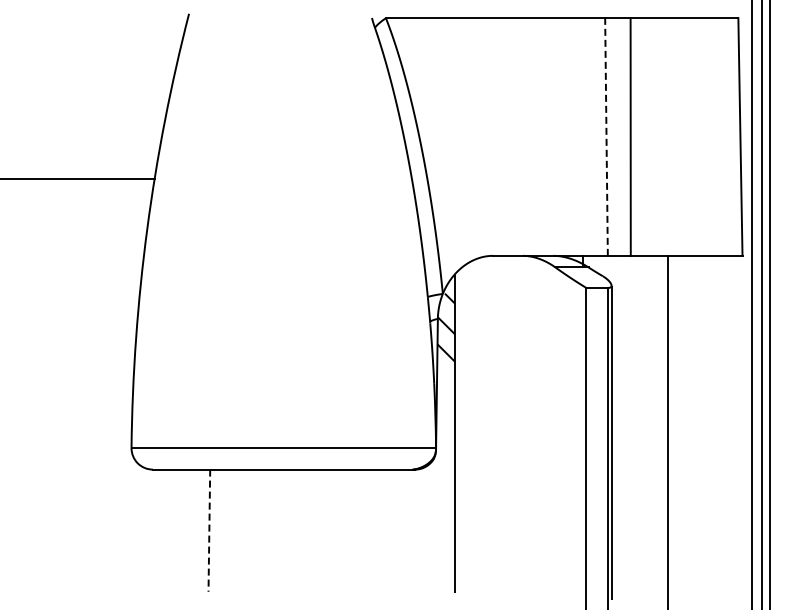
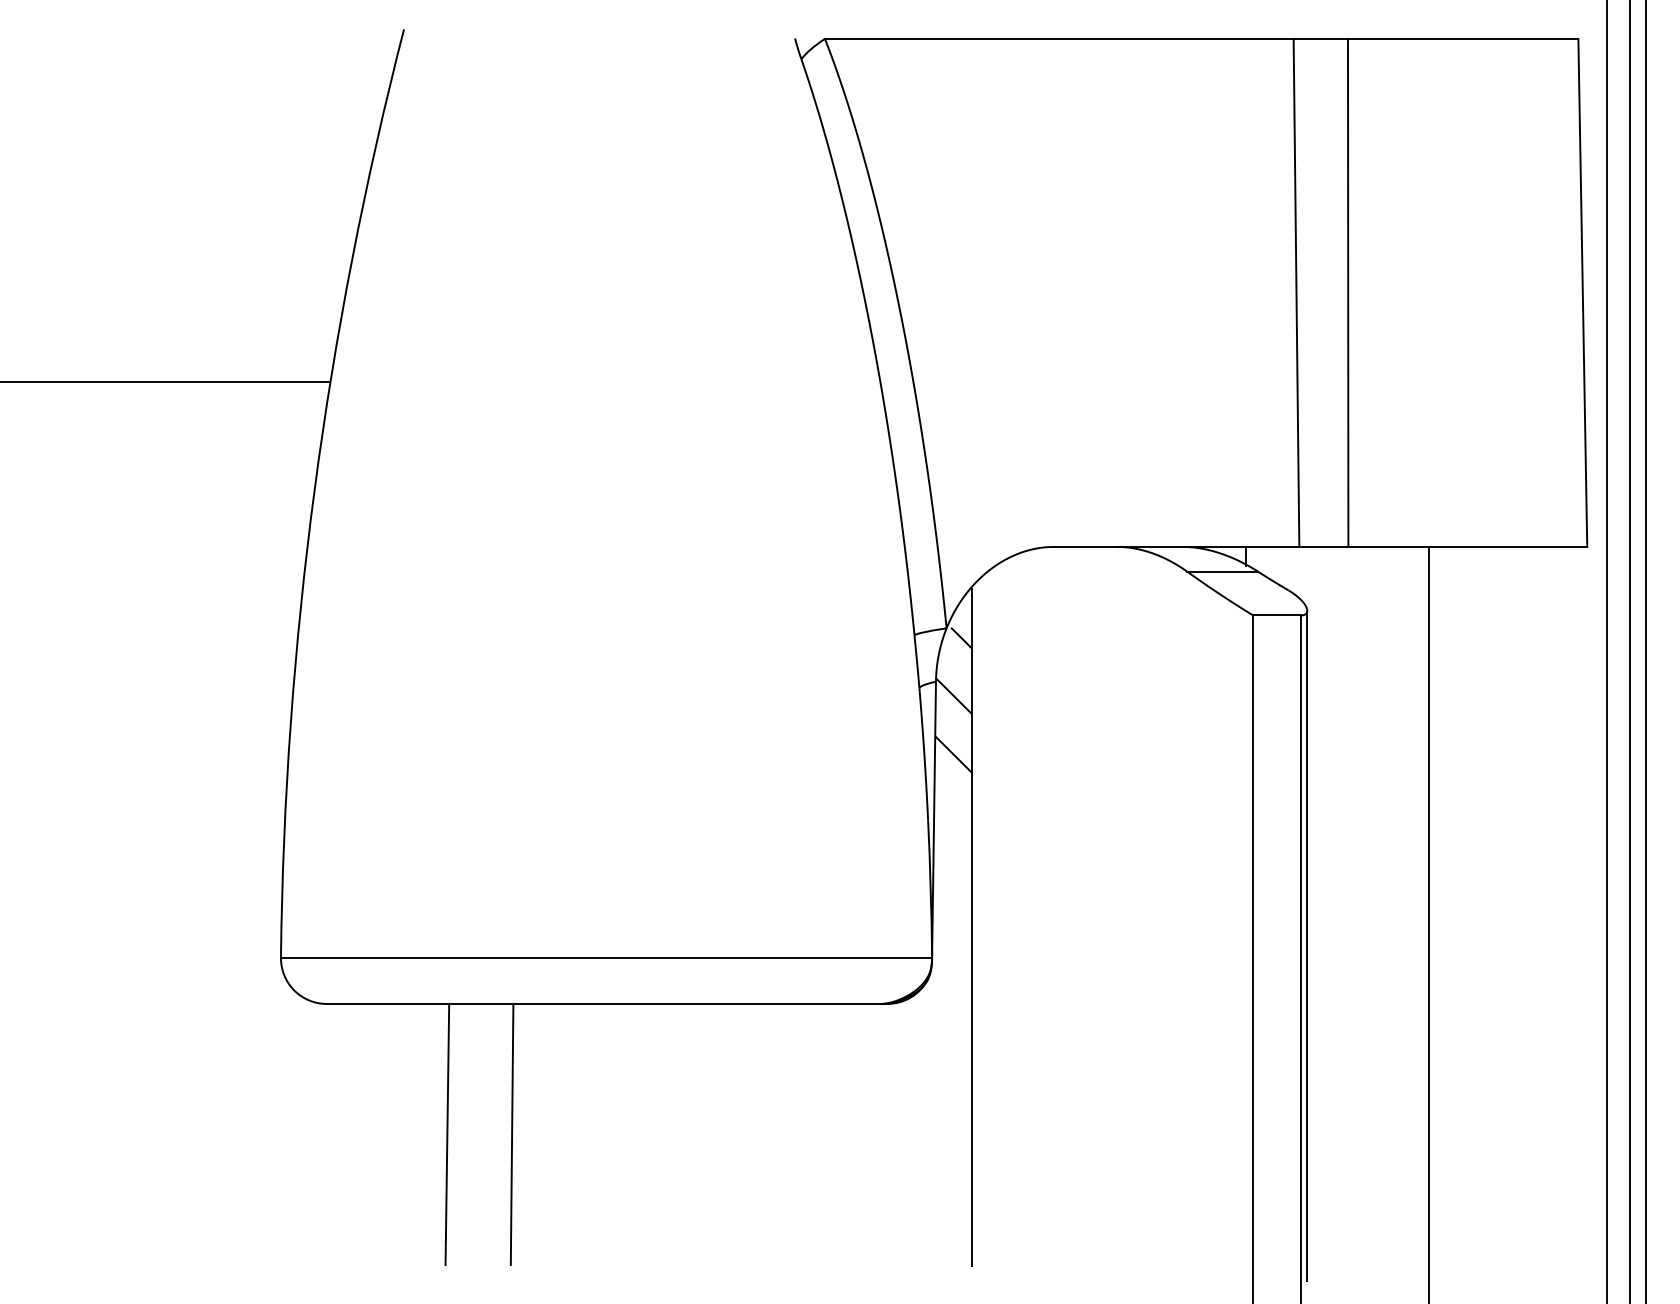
line: (606, 137) -> (1296, 293), dashed -> solid
line: (239, 530) -> (511, 1134), added
line: (209, 531) -> (447, 1136), dashed -> solid

